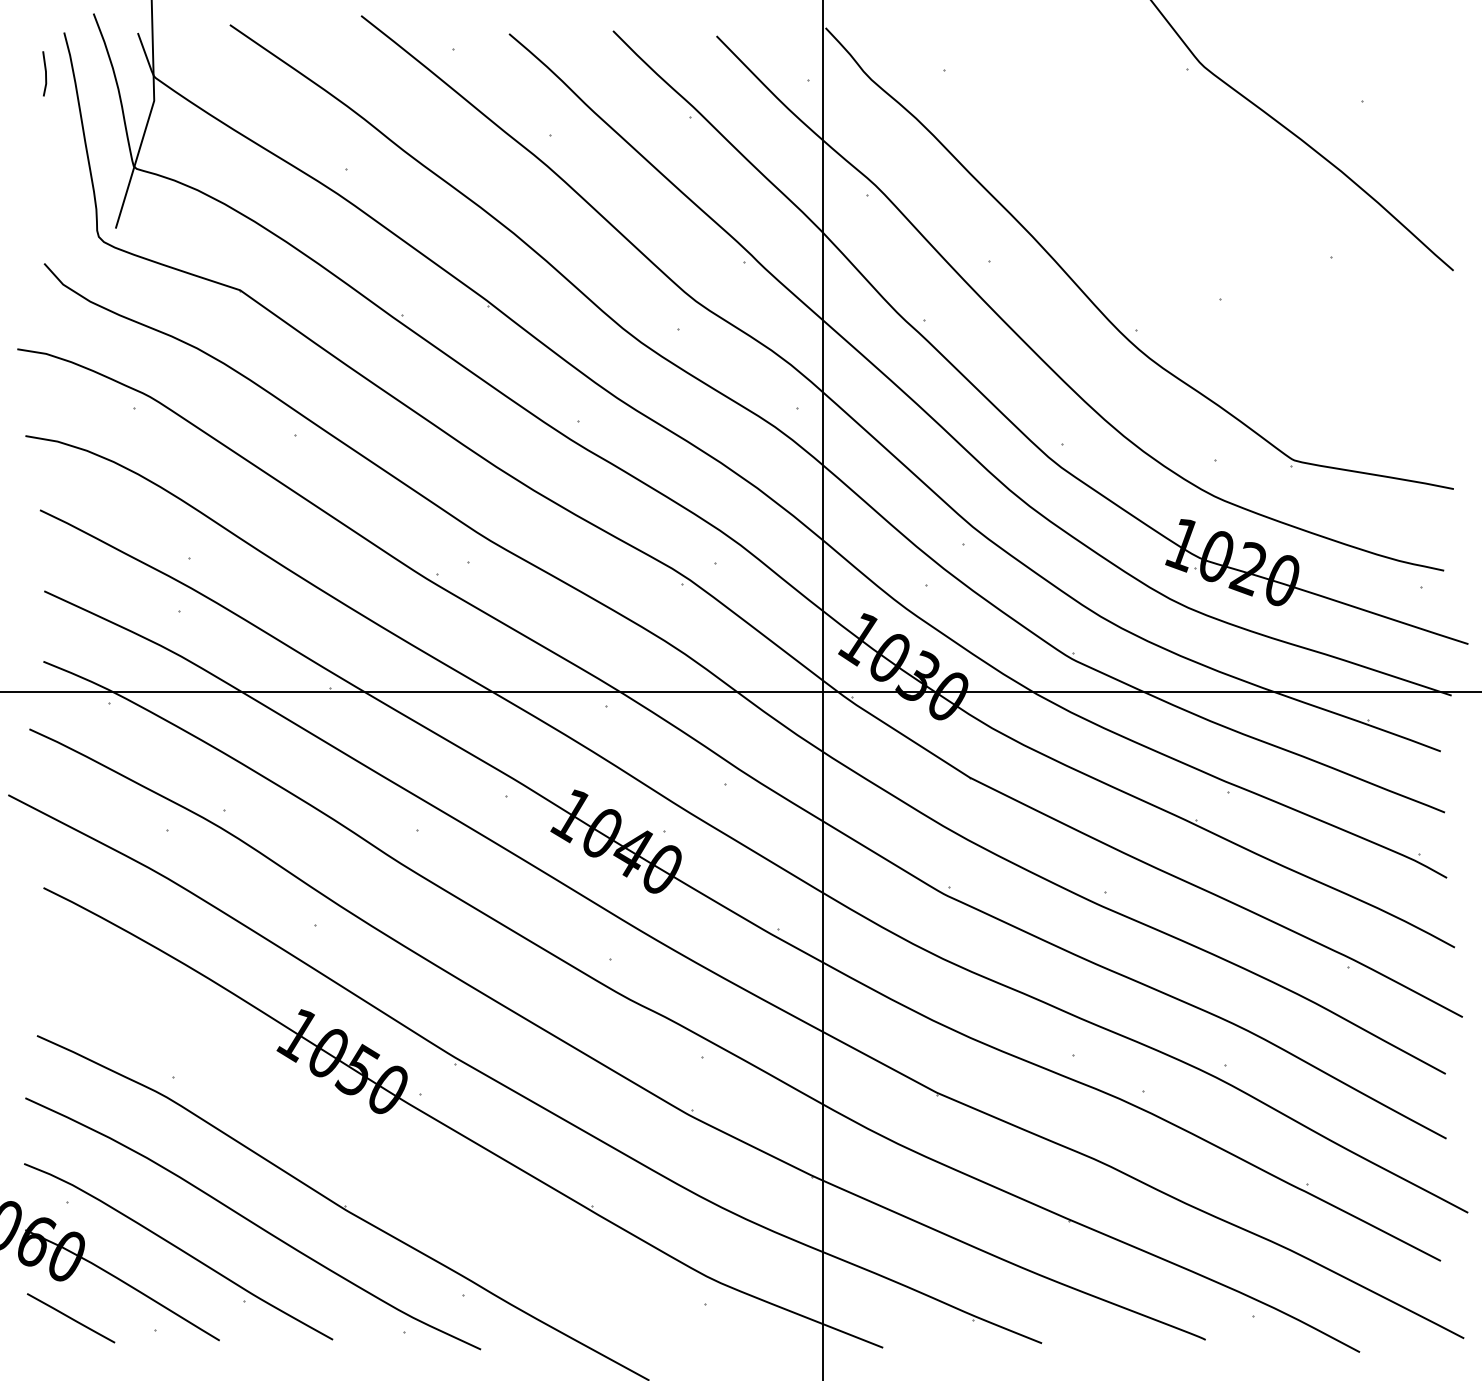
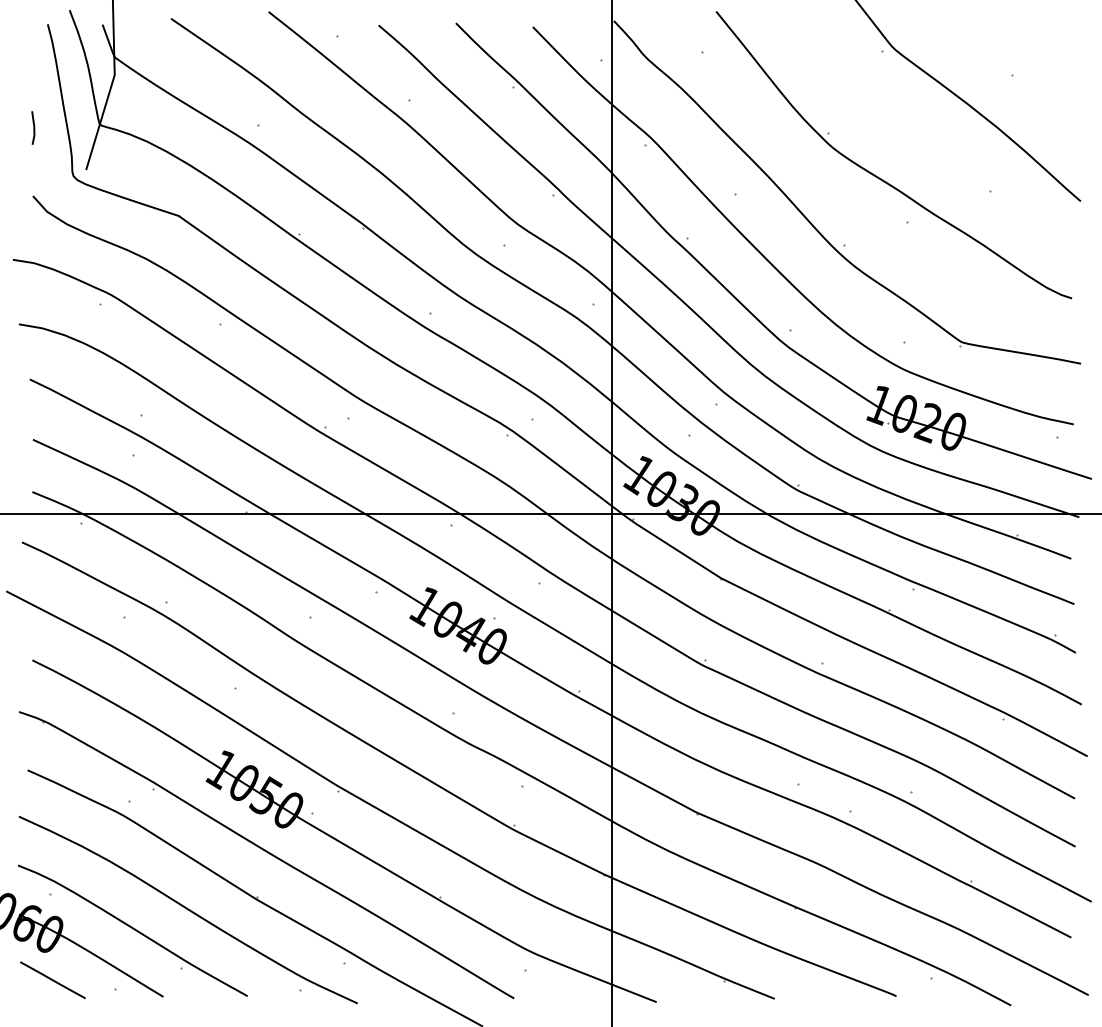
line: (44, 73) -> (33, 127), moved
part: (1181, 237) -> (878, 176), added
part: (358, 1150) -> (266, 855), added

